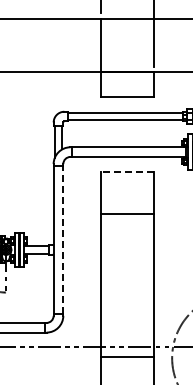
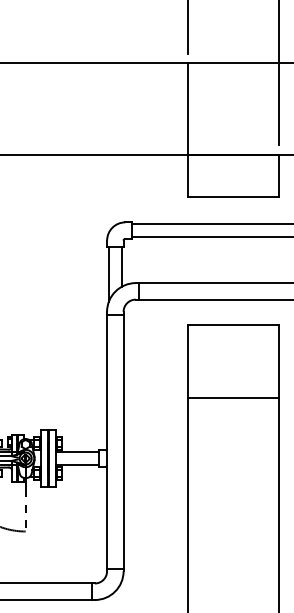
line: (127, 171) -> (233, 324), dashed -> solid
line: (63, 239) -> (123, 440), dashed -> solid

